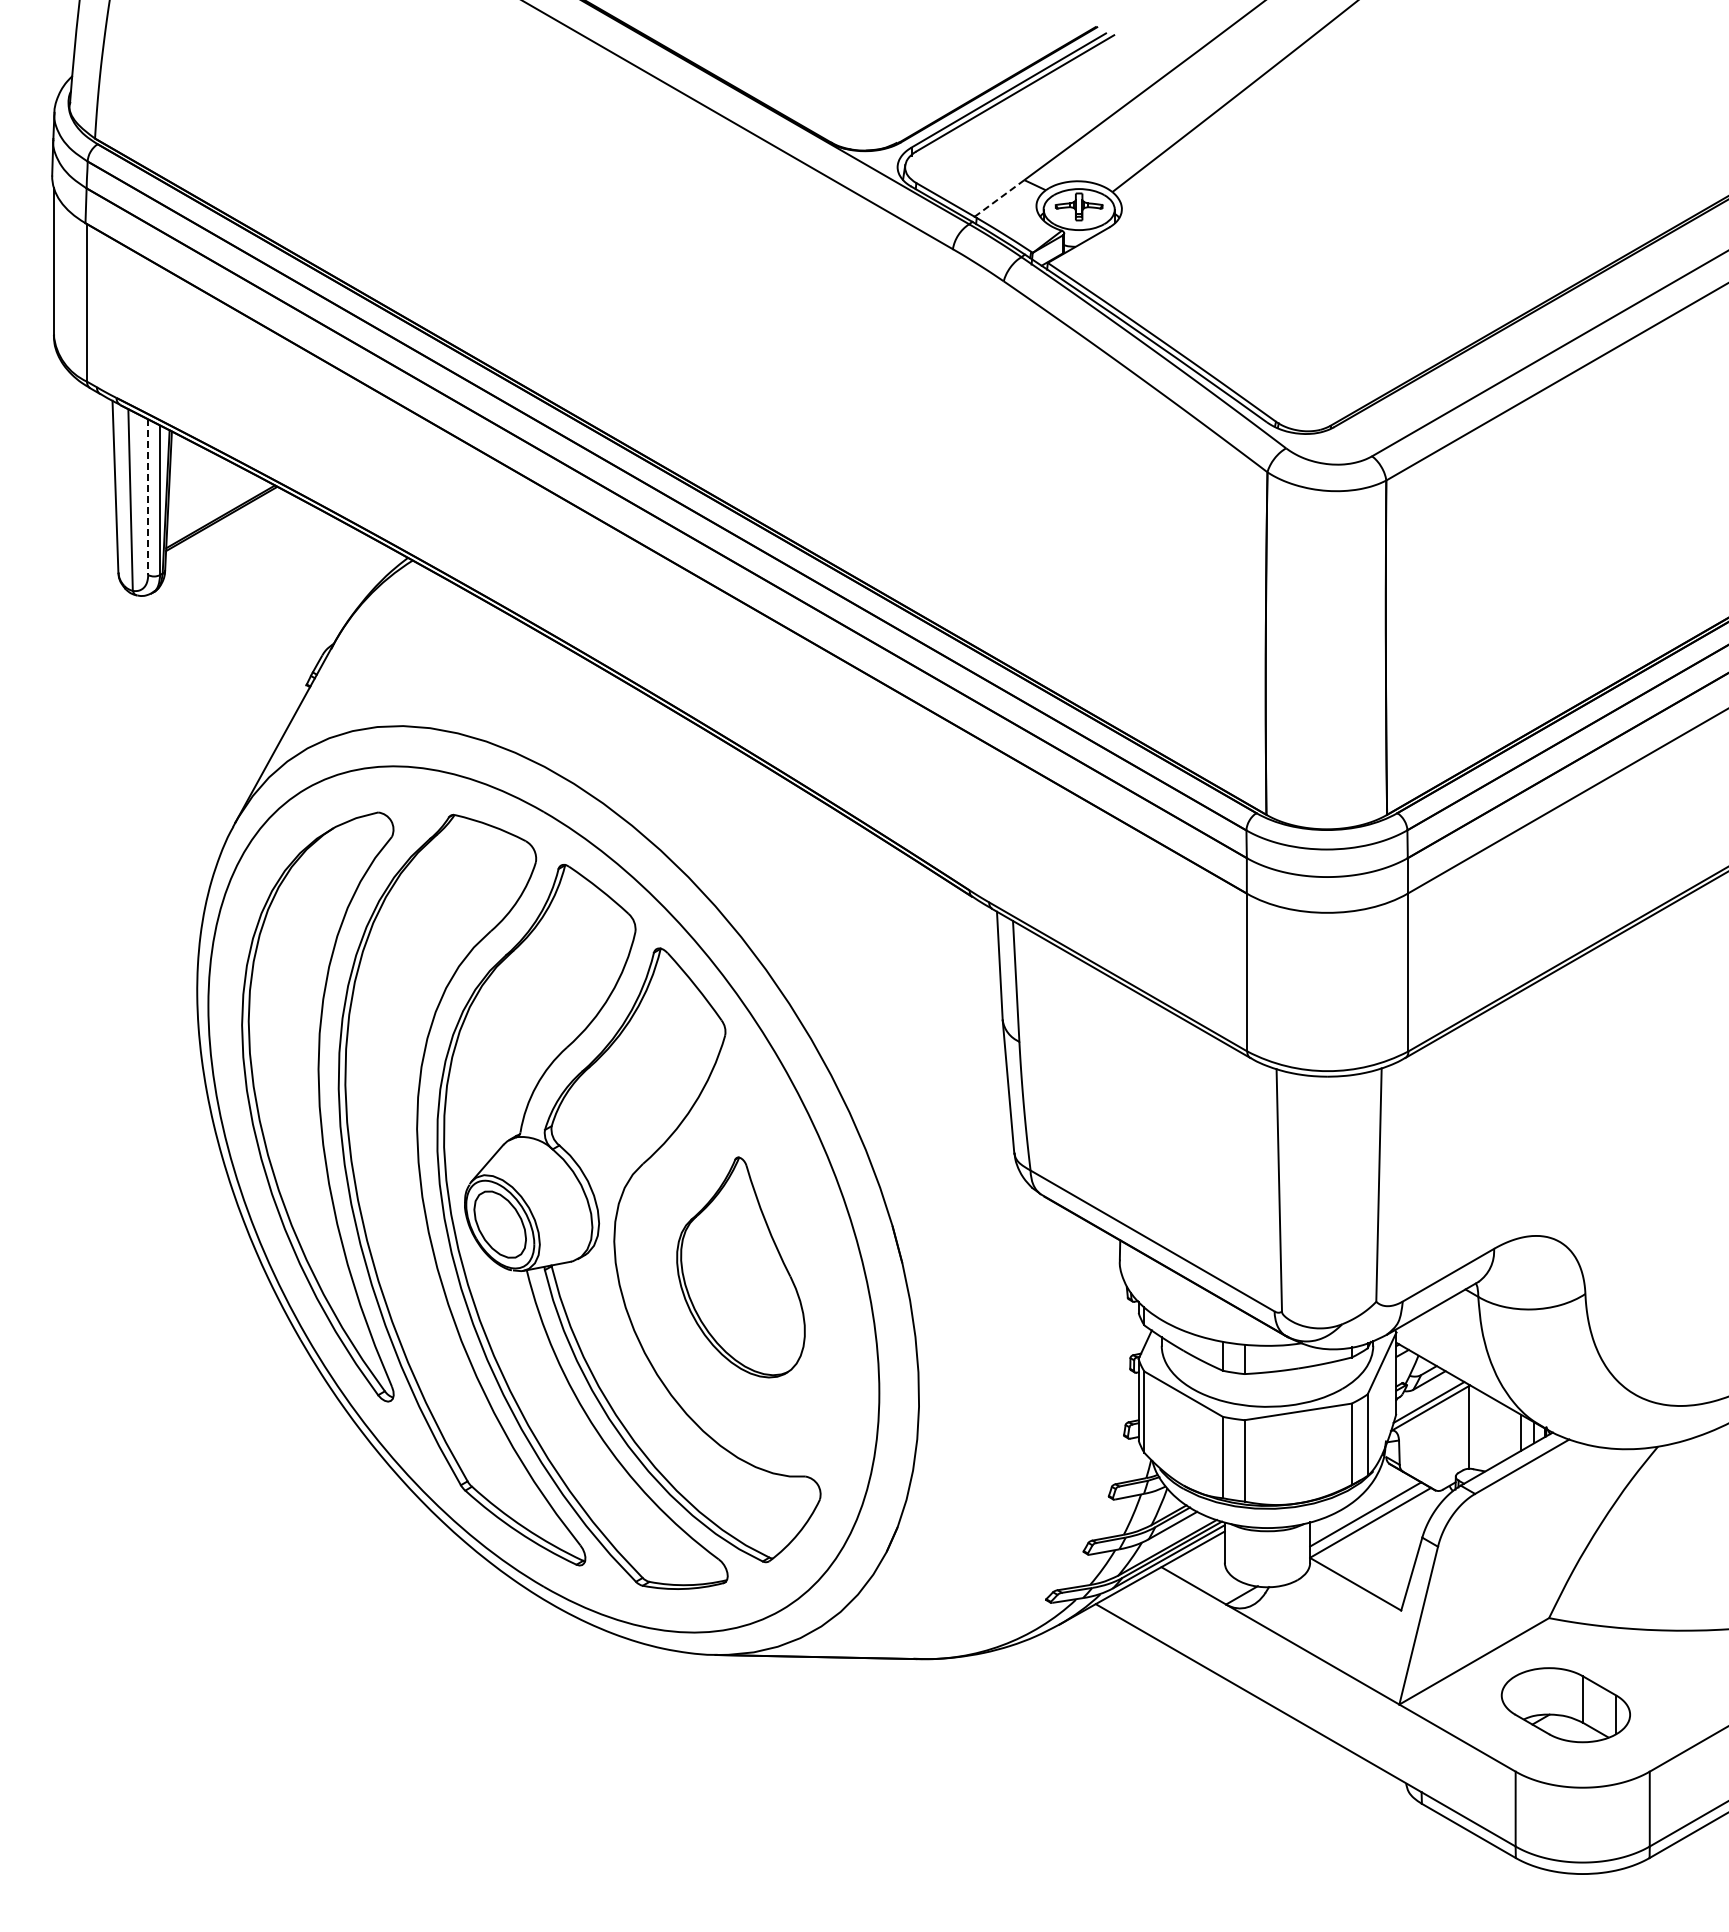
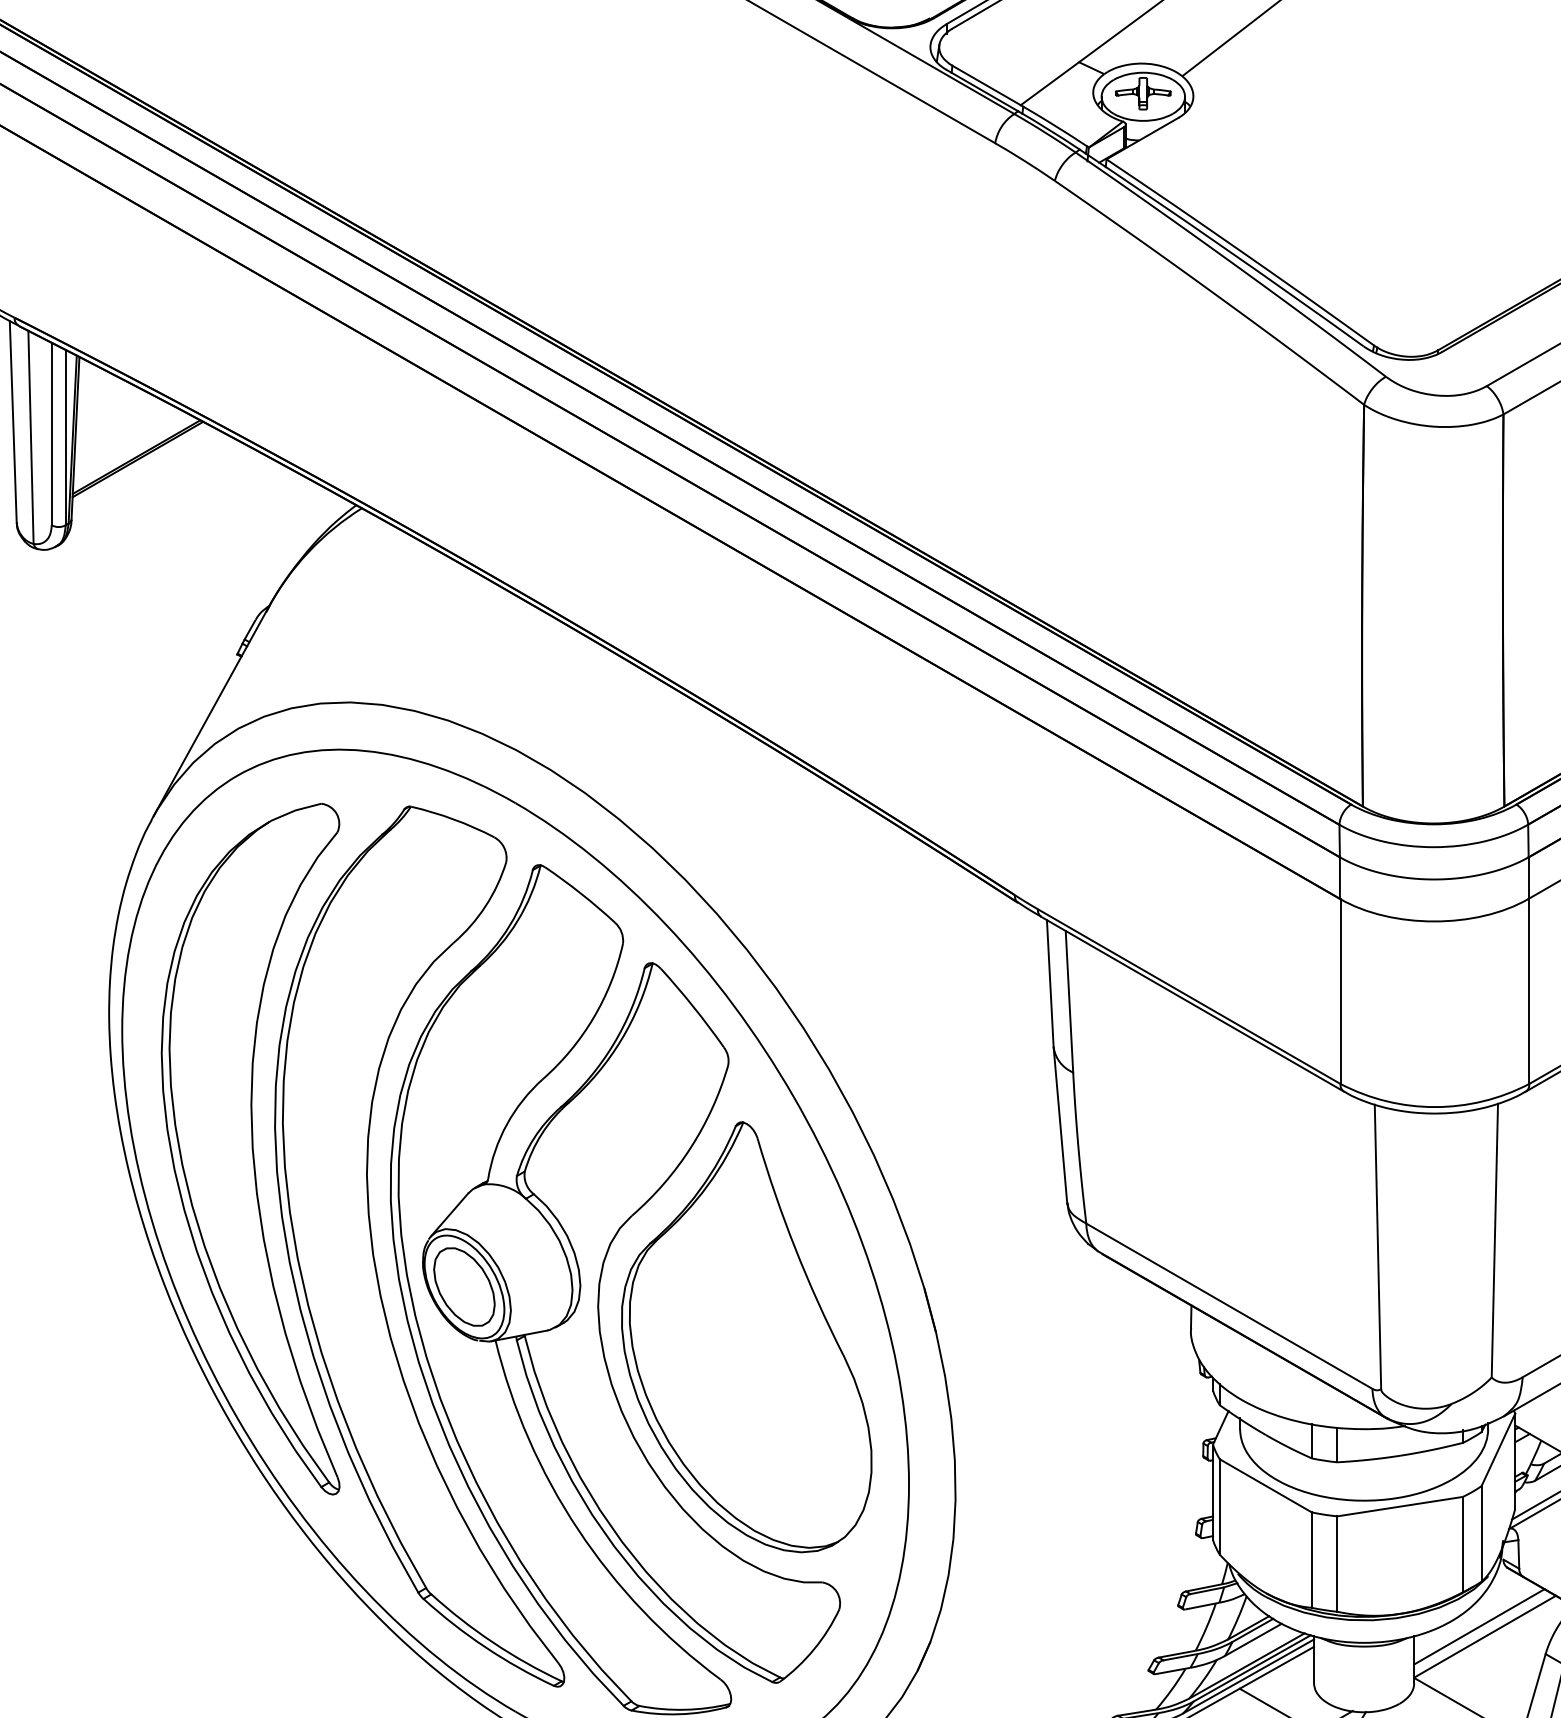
line: (999, 198) -> (1049, 83), dashed -> solid
line: (148, 497) -> (51, 434), dashed -> solid
part: (740, 1267) -> (746, 1337), size x1.67

